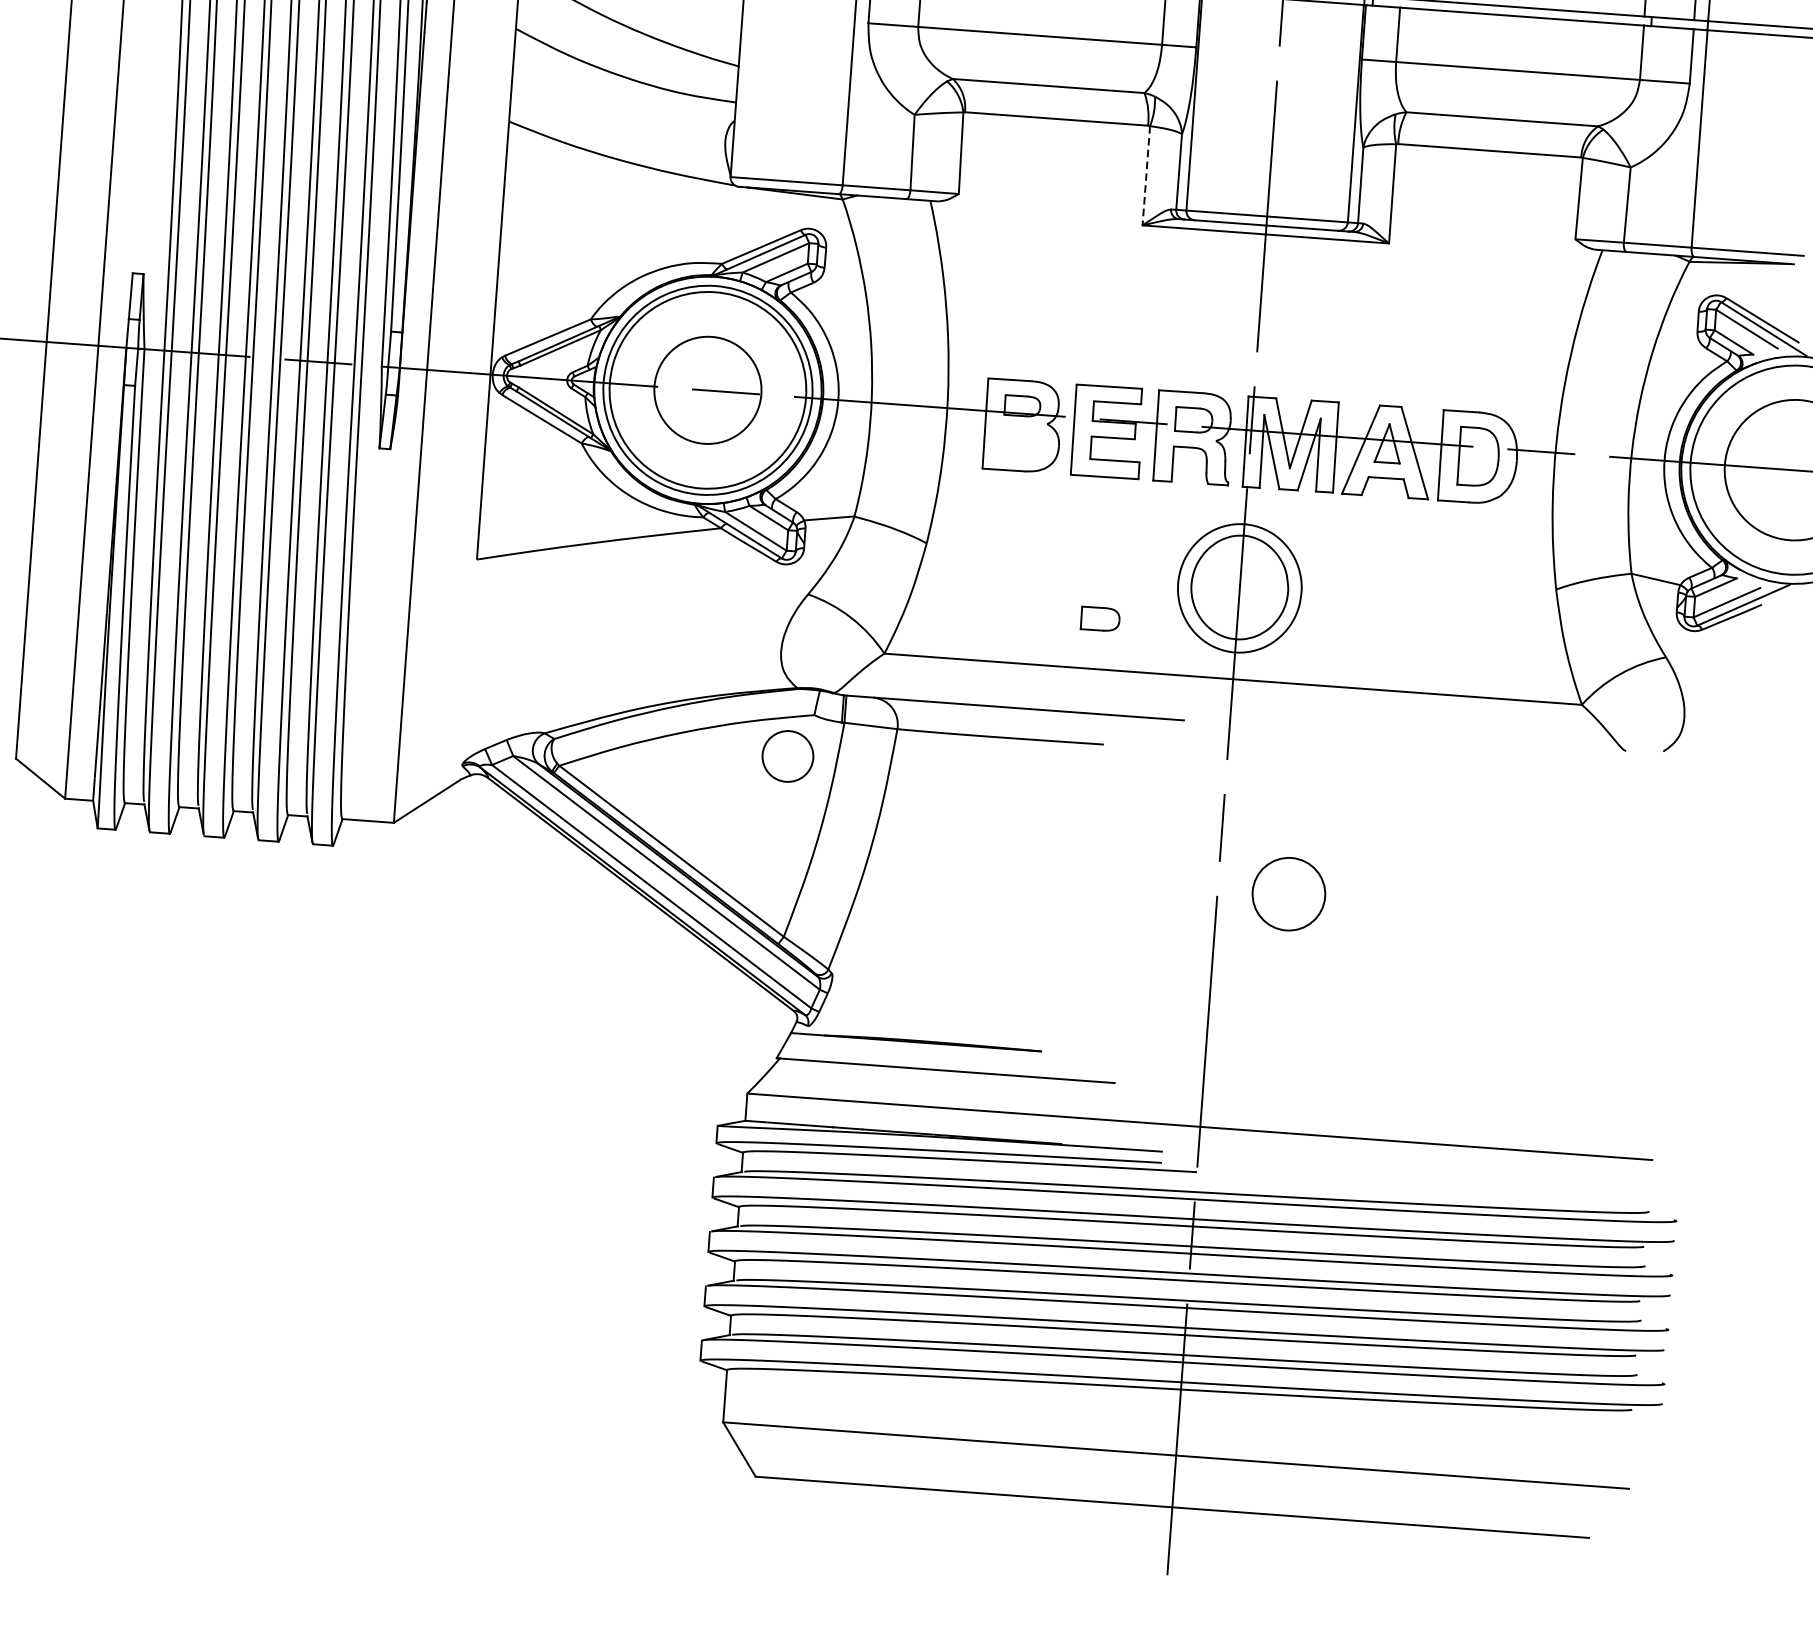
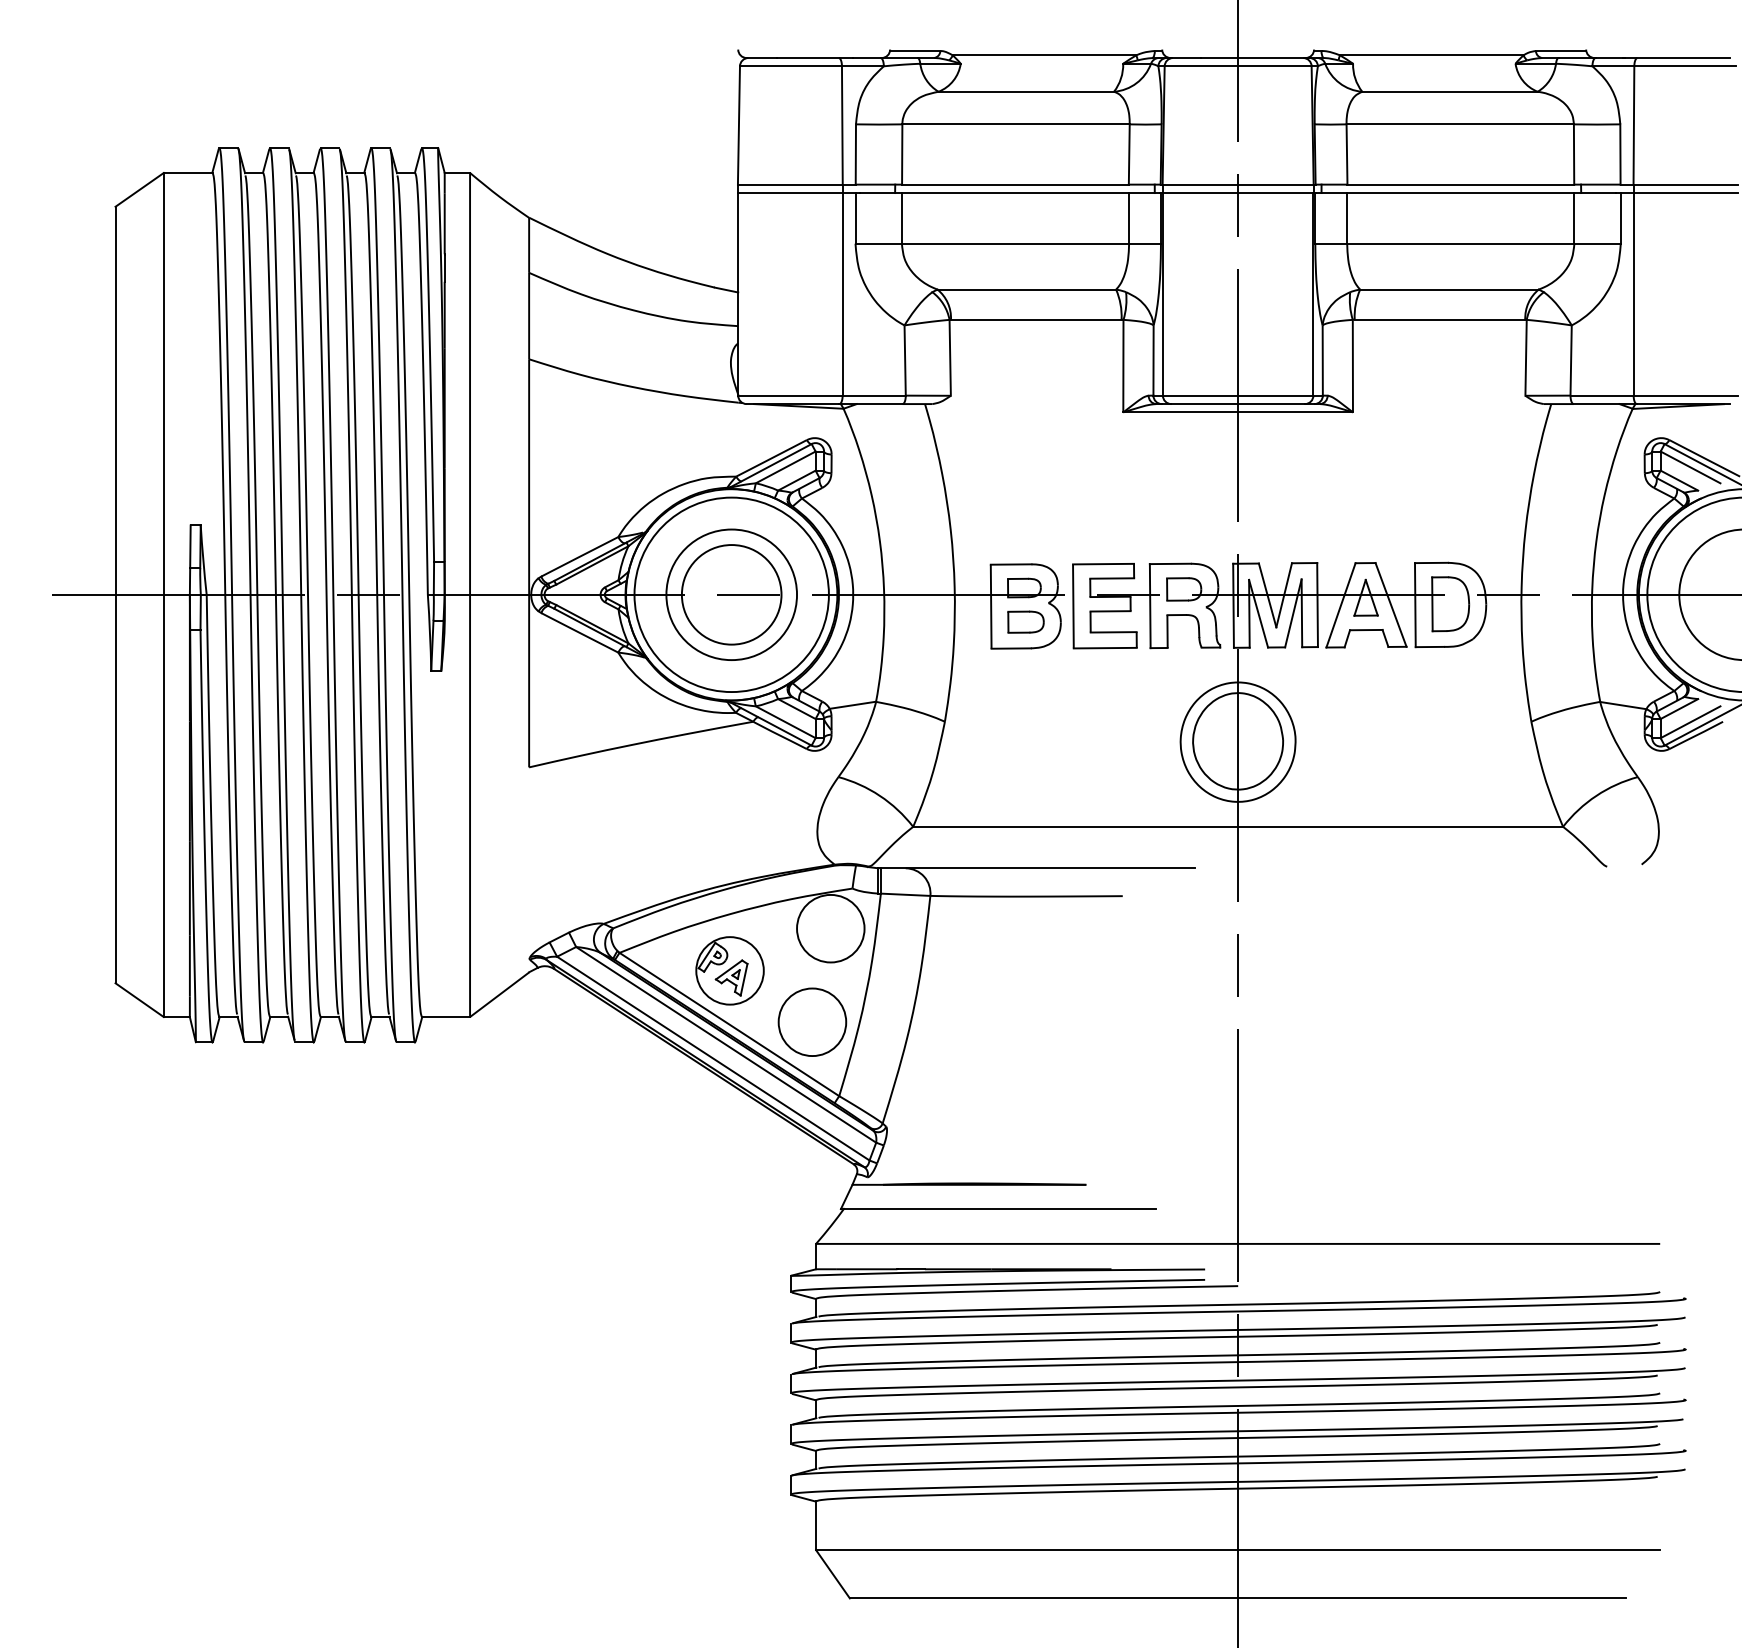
line: (1146, 177) -> (1123, 367), dashed -> solid
circle: (707, 389) -> (731, 594), size x0.71
part: (1099, 618) -> (1025, 621), moved
circle: (787, 756) -> (830, 928), size x1.43
part: (675, 793) -> (729, 970), added
circle: (1289, 893) -> (812, 1021), moved

